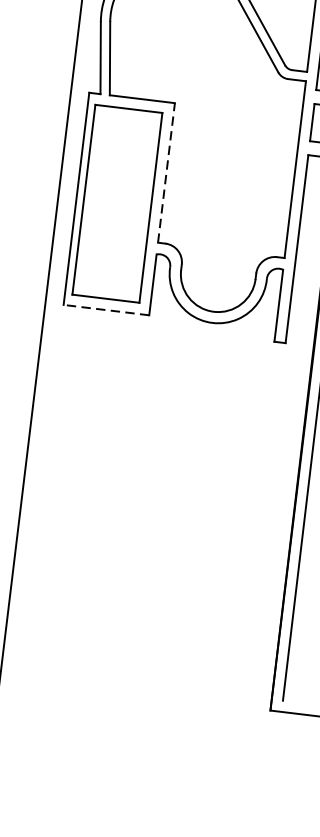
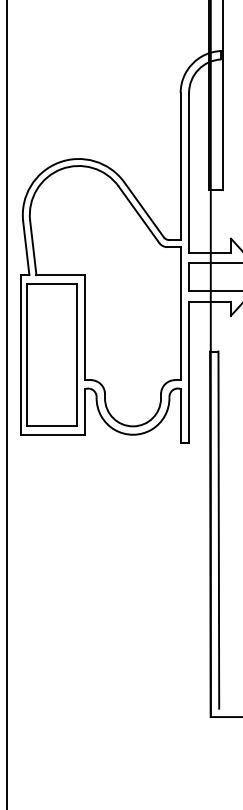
line: (166, 172) -> (85, 327), dashed -> solid
line: (105, 309) -> (52, 434), dashed -> solid

